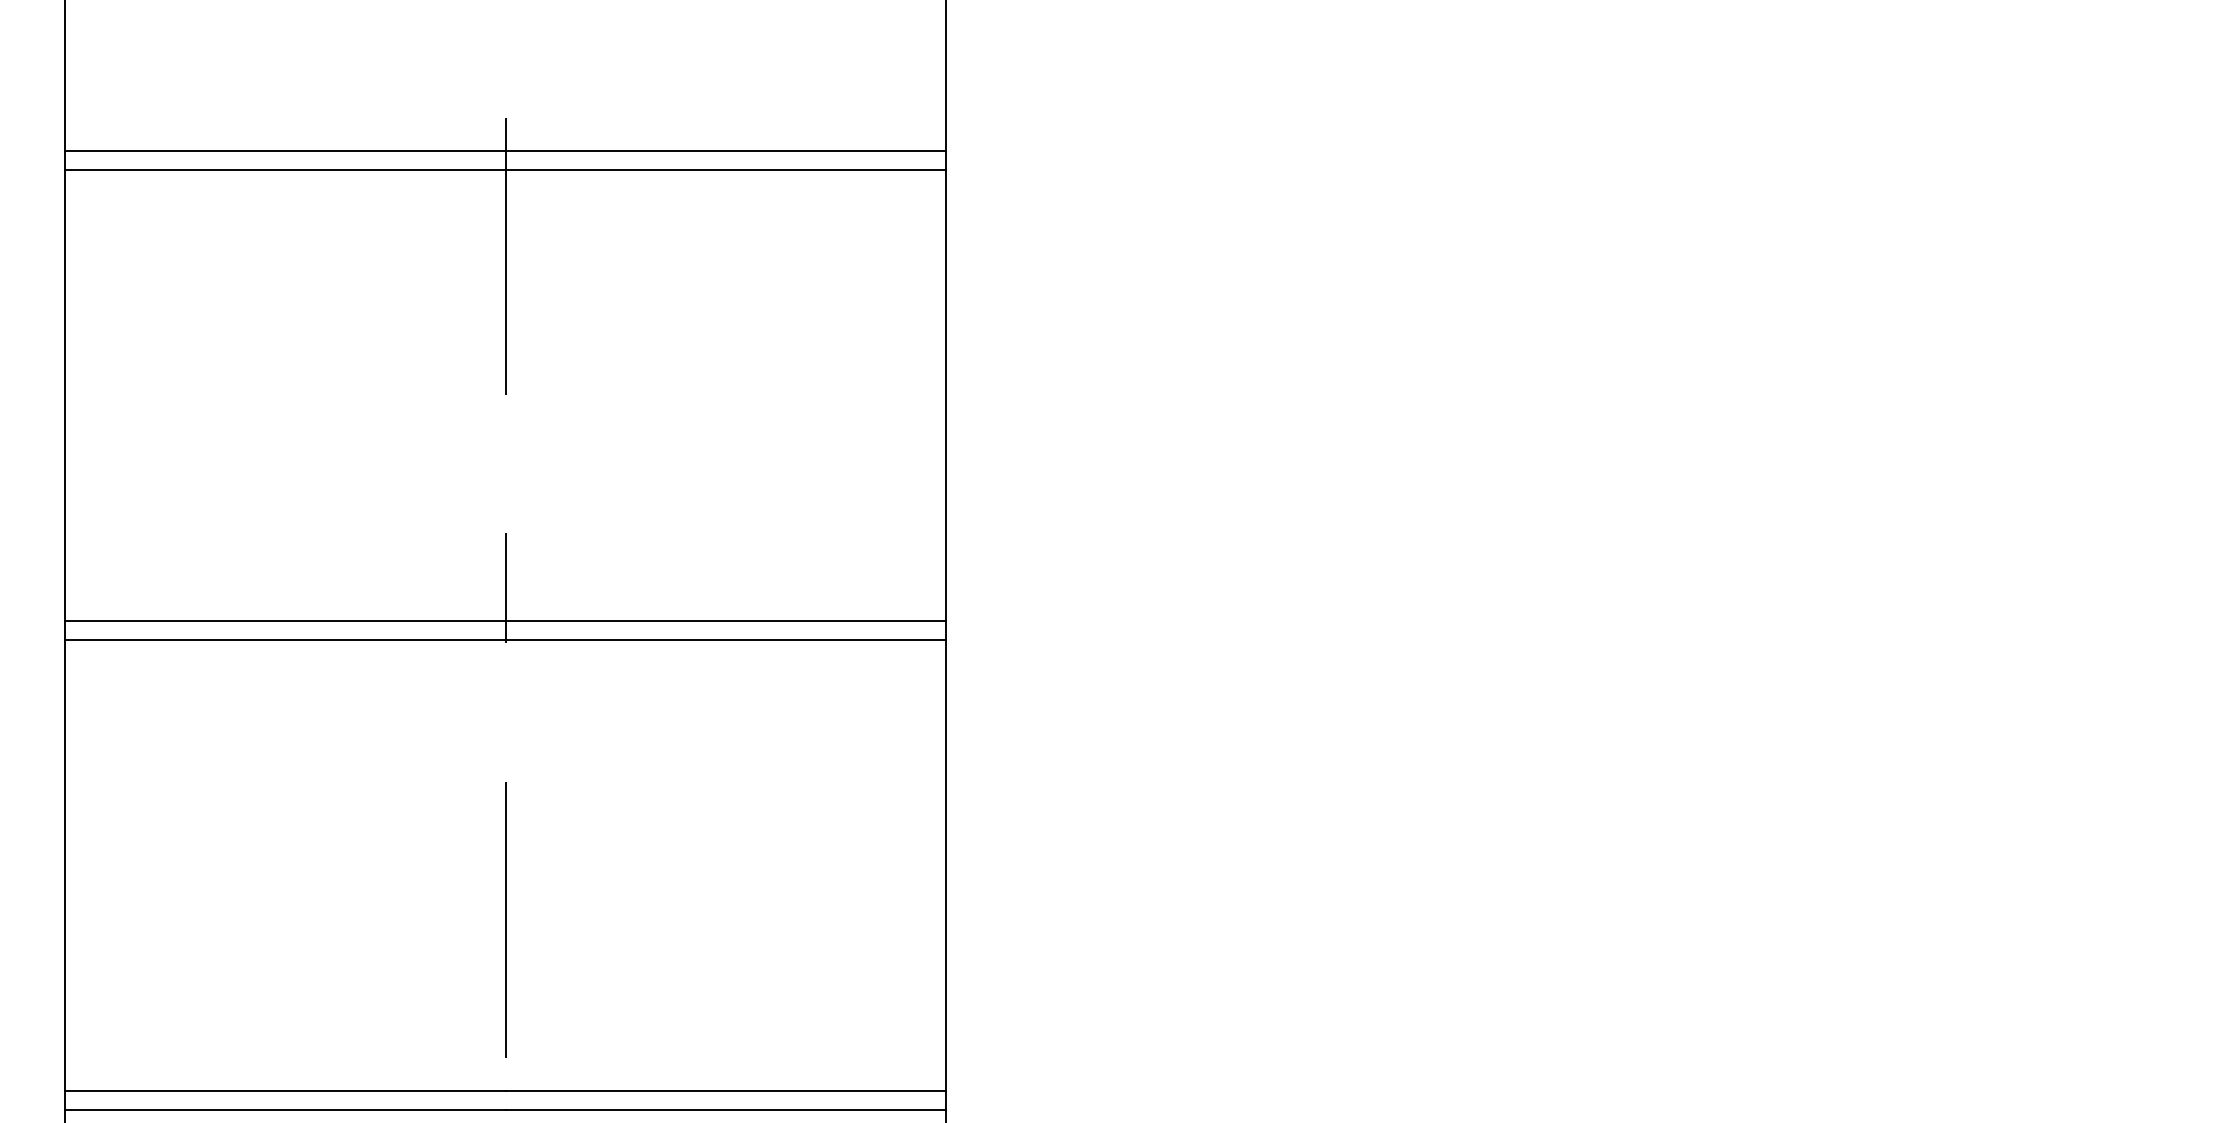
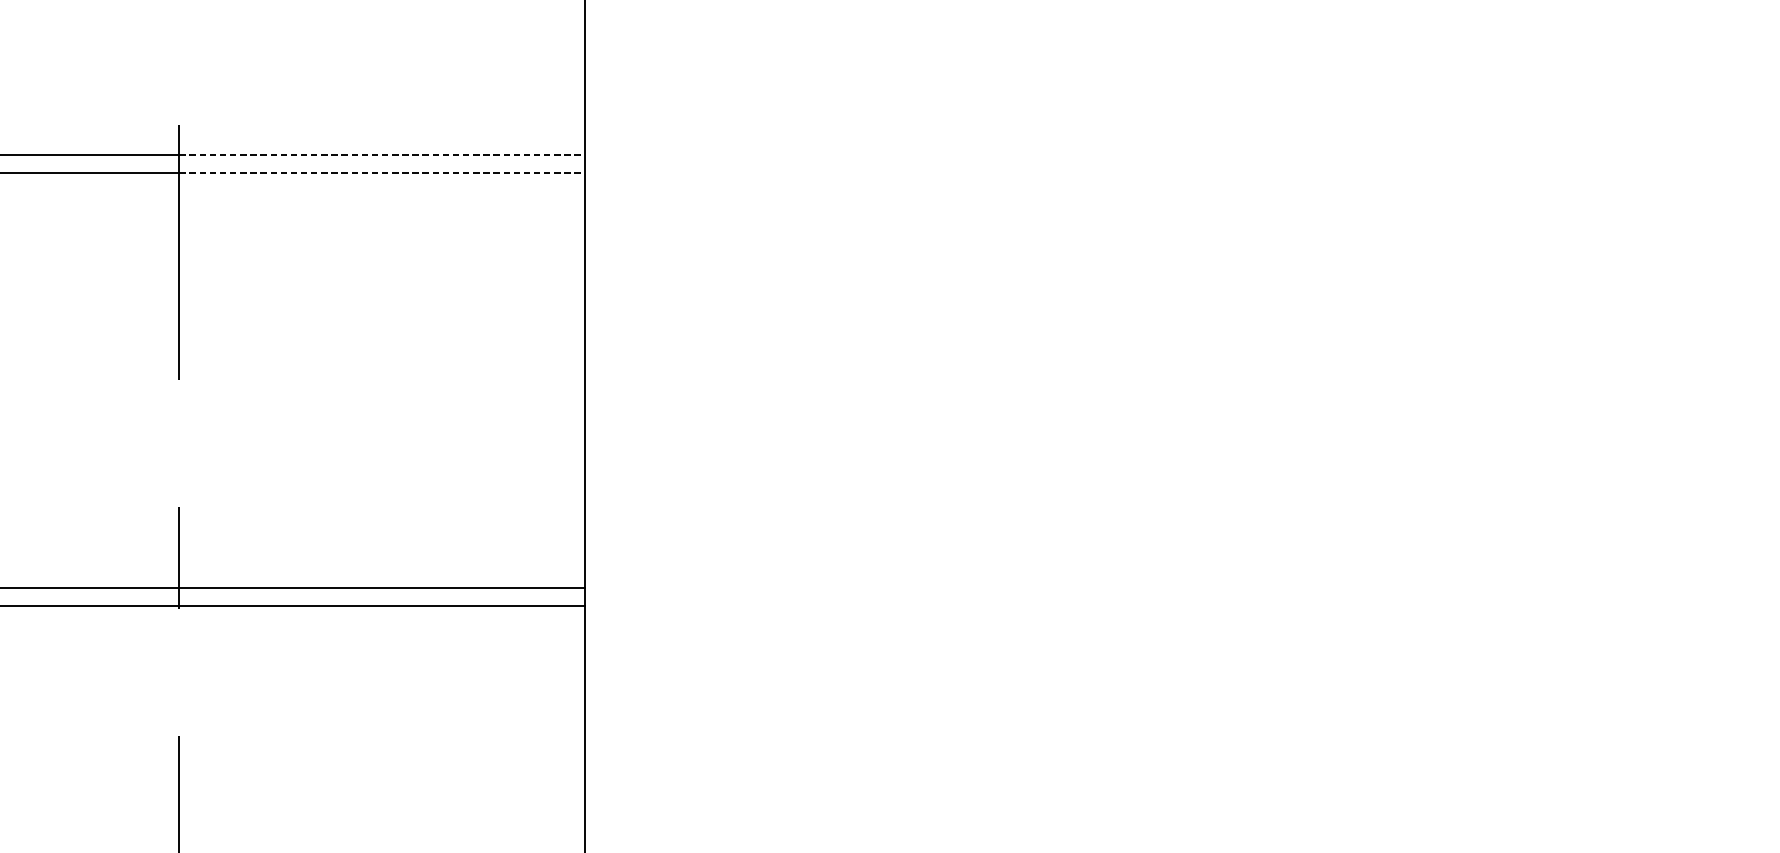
line: (726, 150) -> (382, 155), solid -> dashed
line: (726, 169) -> (382, 172), solid -> dashed

